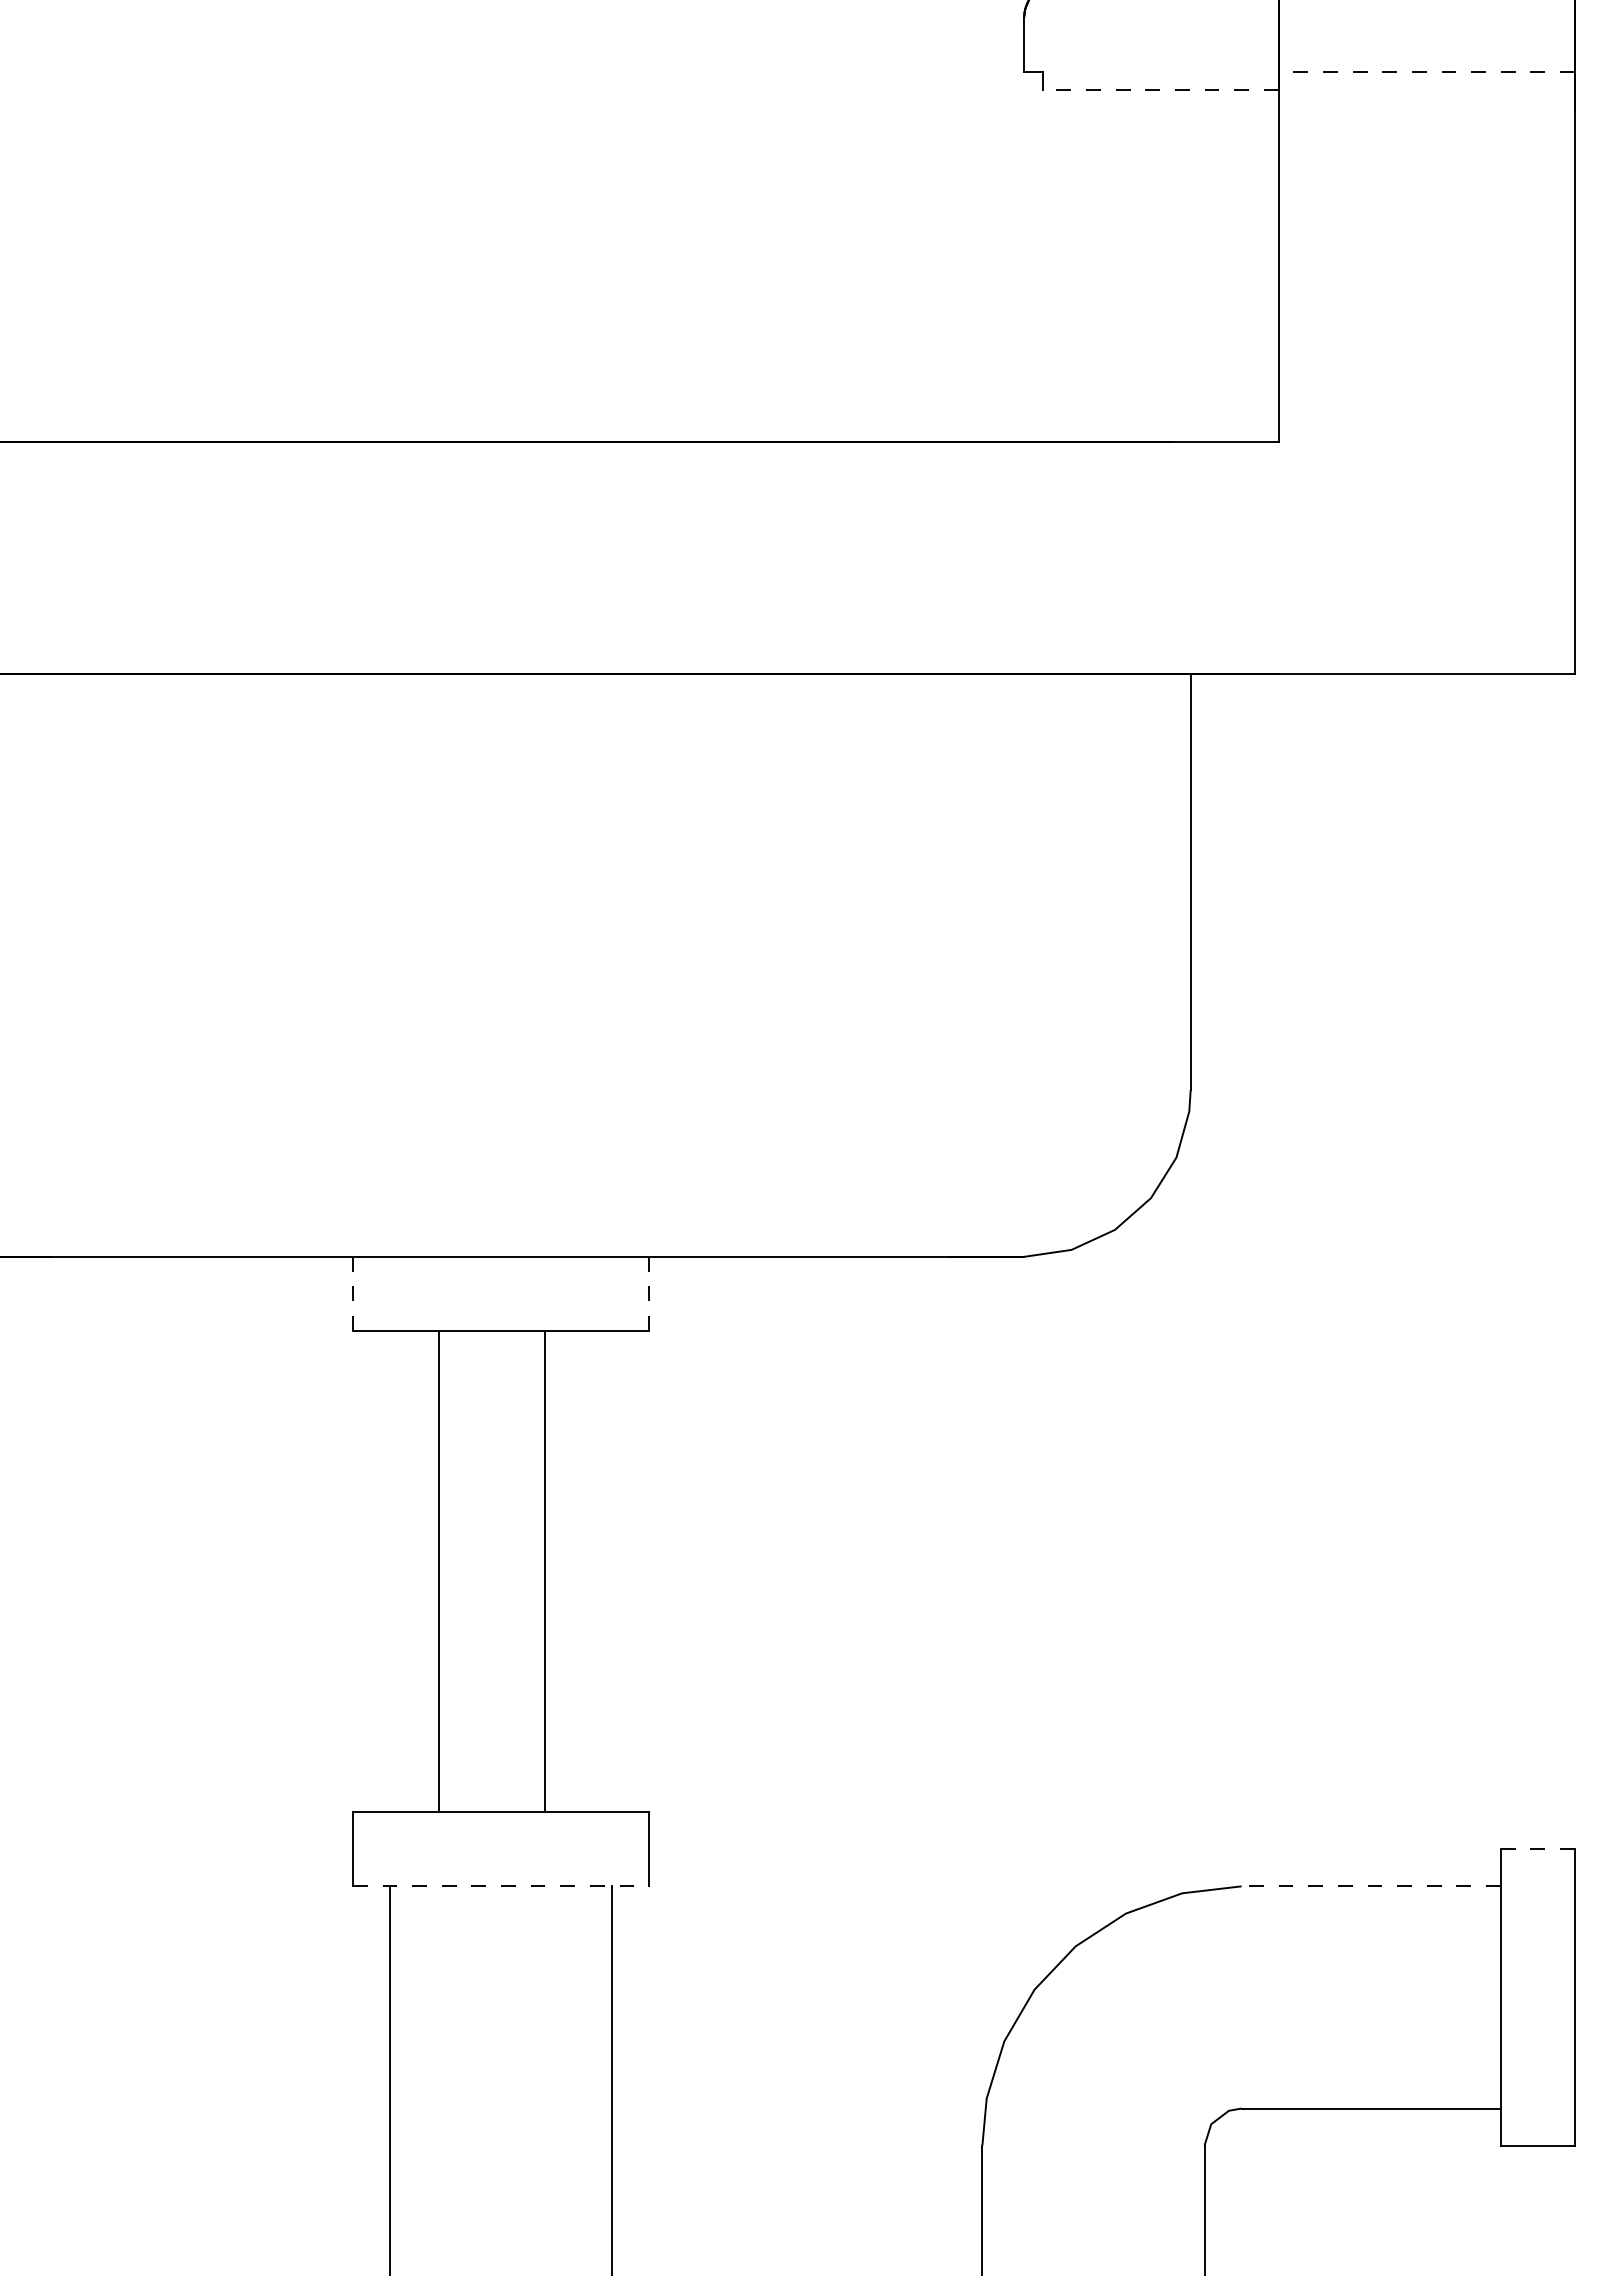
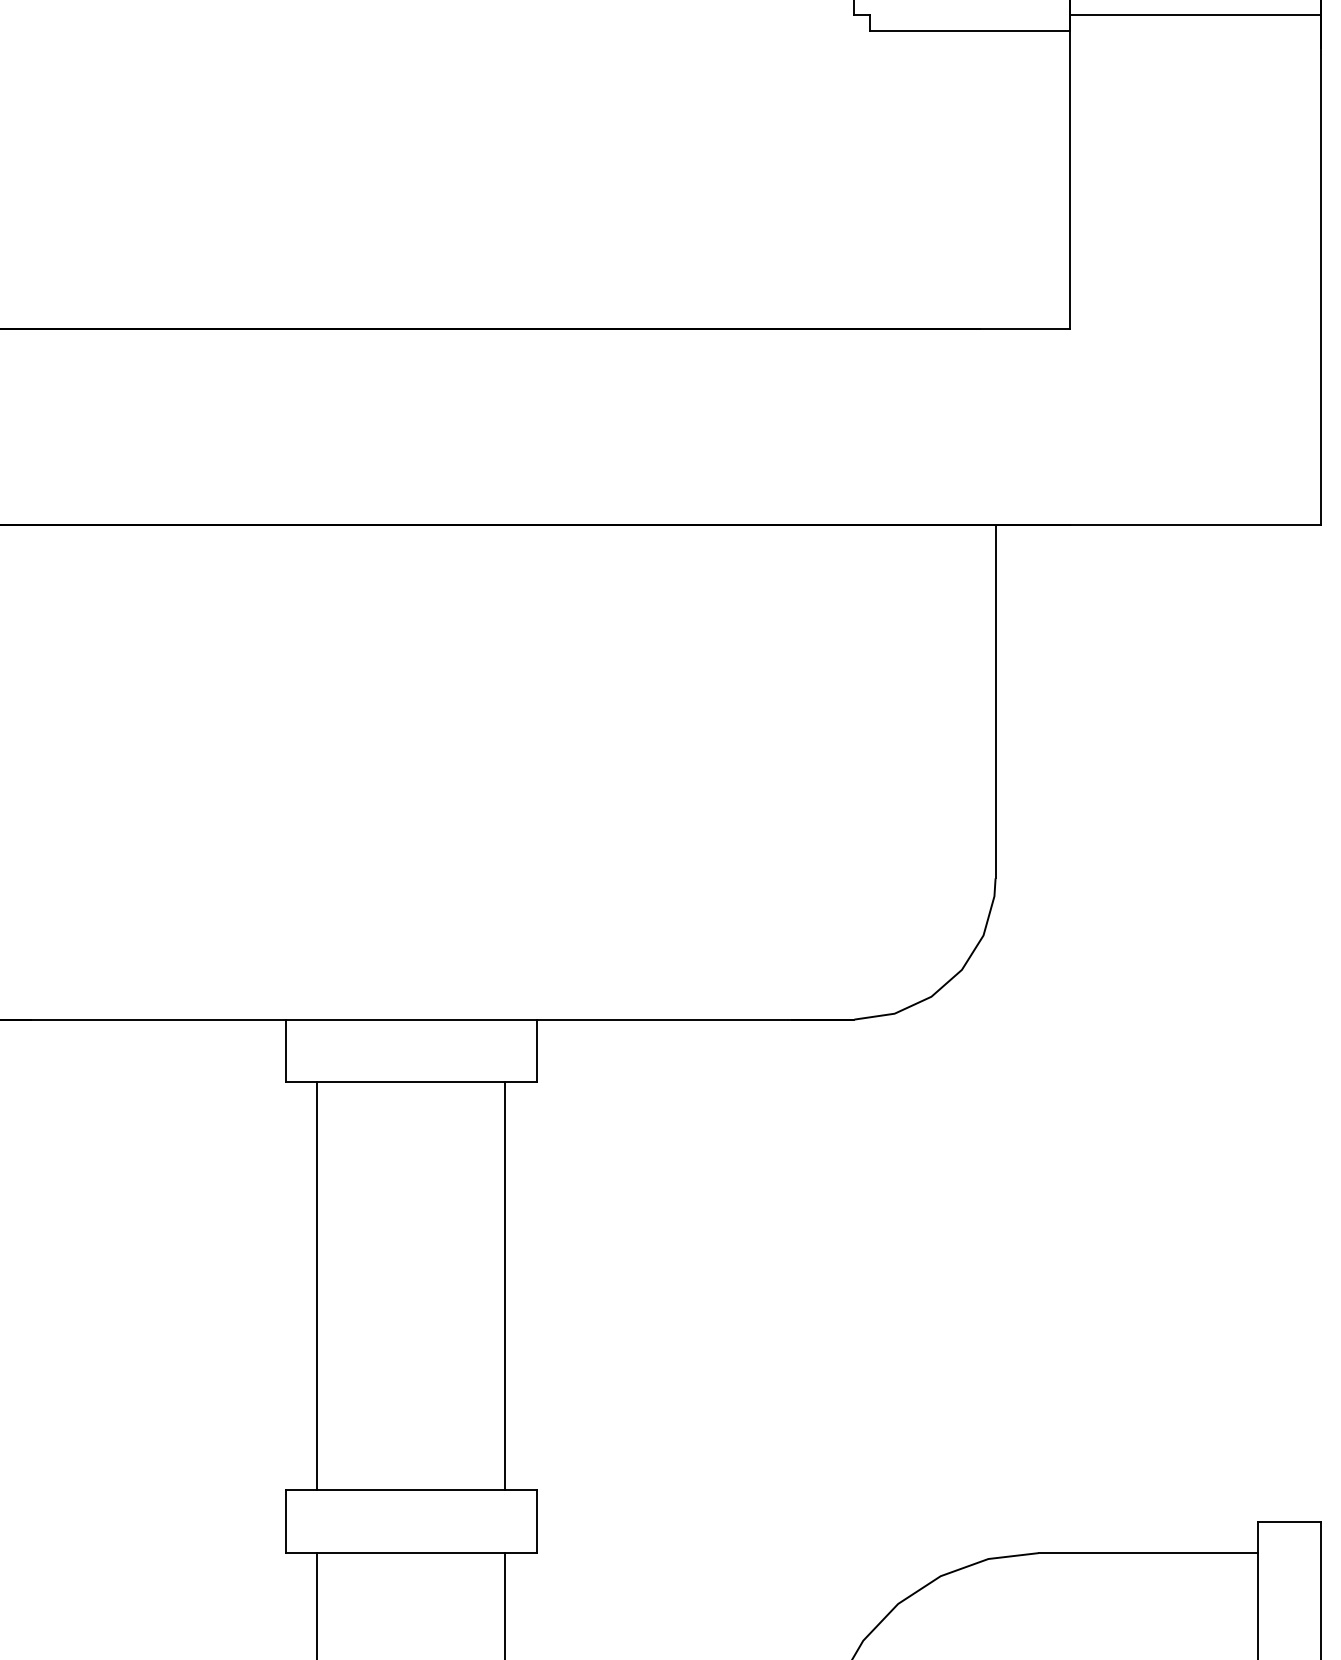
line: (1426, 71) -> (1195, 15), dashed -> solid
line: (1160, 90) -> (970, 31), dashed -> solid
line: (649, 1293) -> (536, 1050), dashed -> solid
line: (352, 1294) -> (285, 1051), dashed -> solid
line: (438, 1571) -> (316, 1286), moved
line: (545, 1571) -> (505, 1286), moved
line: (1537, 1849) -> (1289, 1521), dashed -> solid
line: (501, 1886) -> (411, 1553), dashed -> solid
line: (1371, 1886) -> (1148, 1553), dashed -> solid

